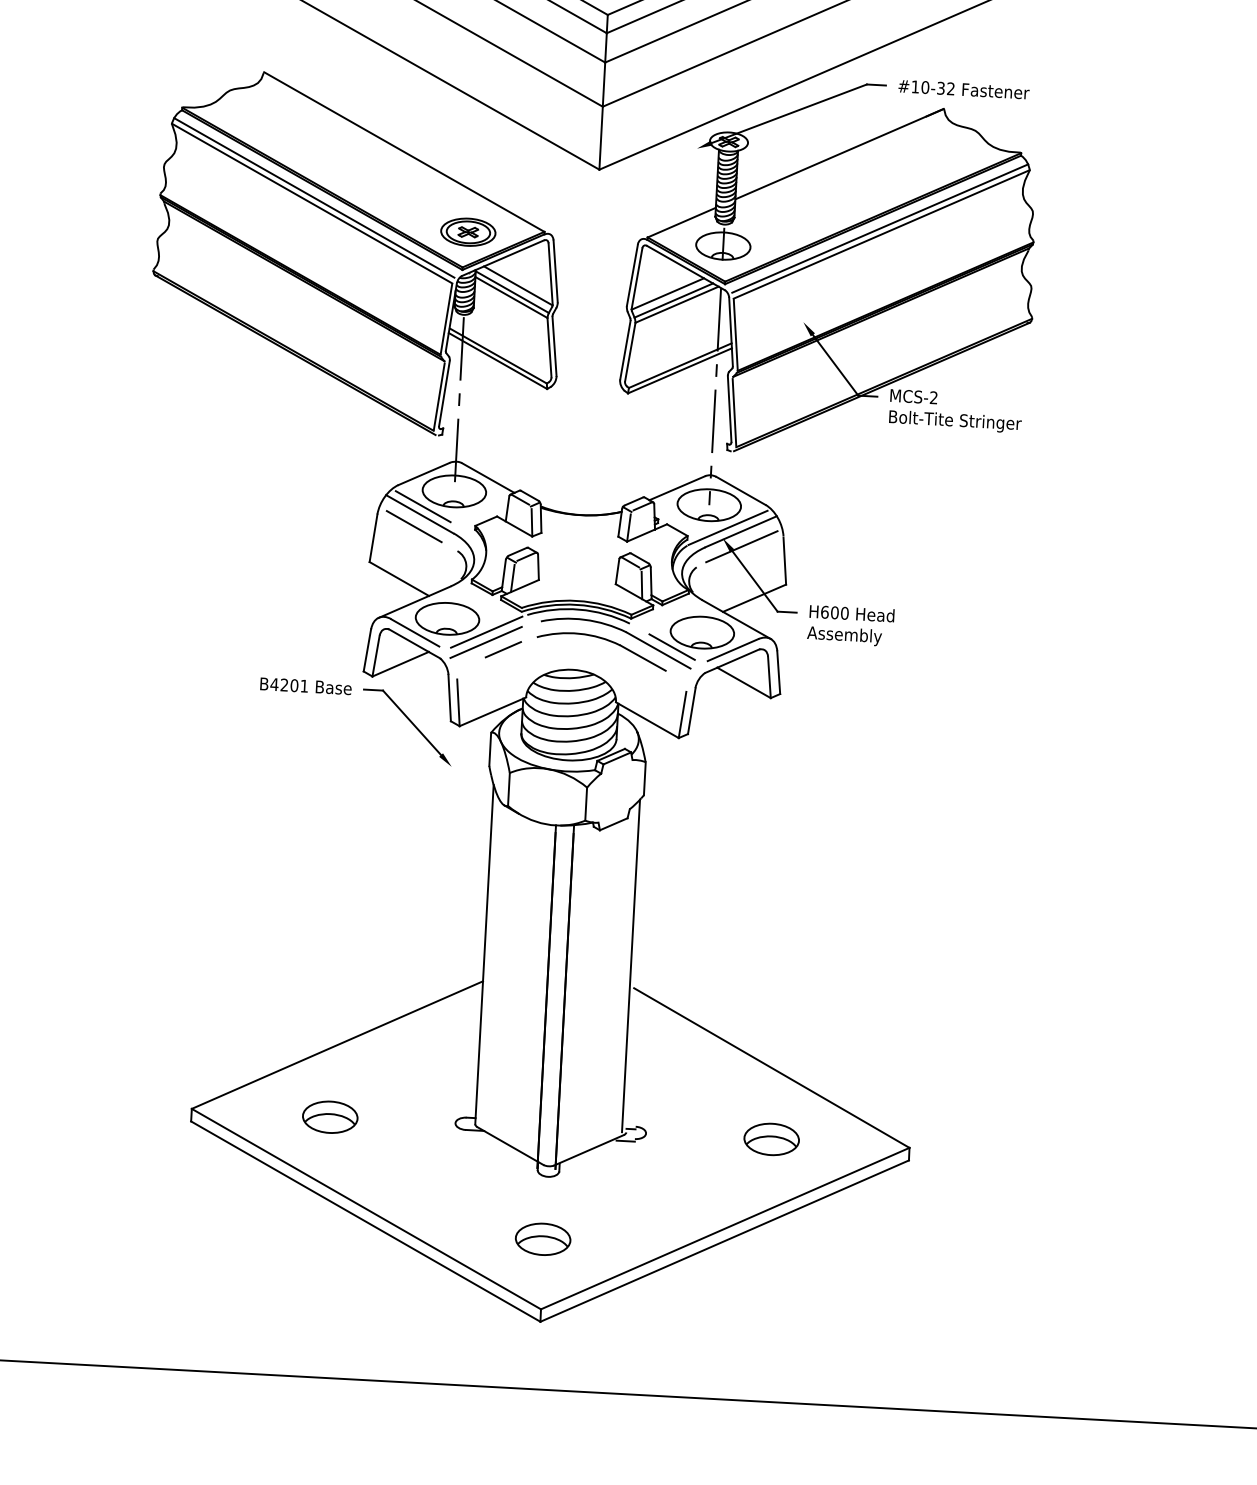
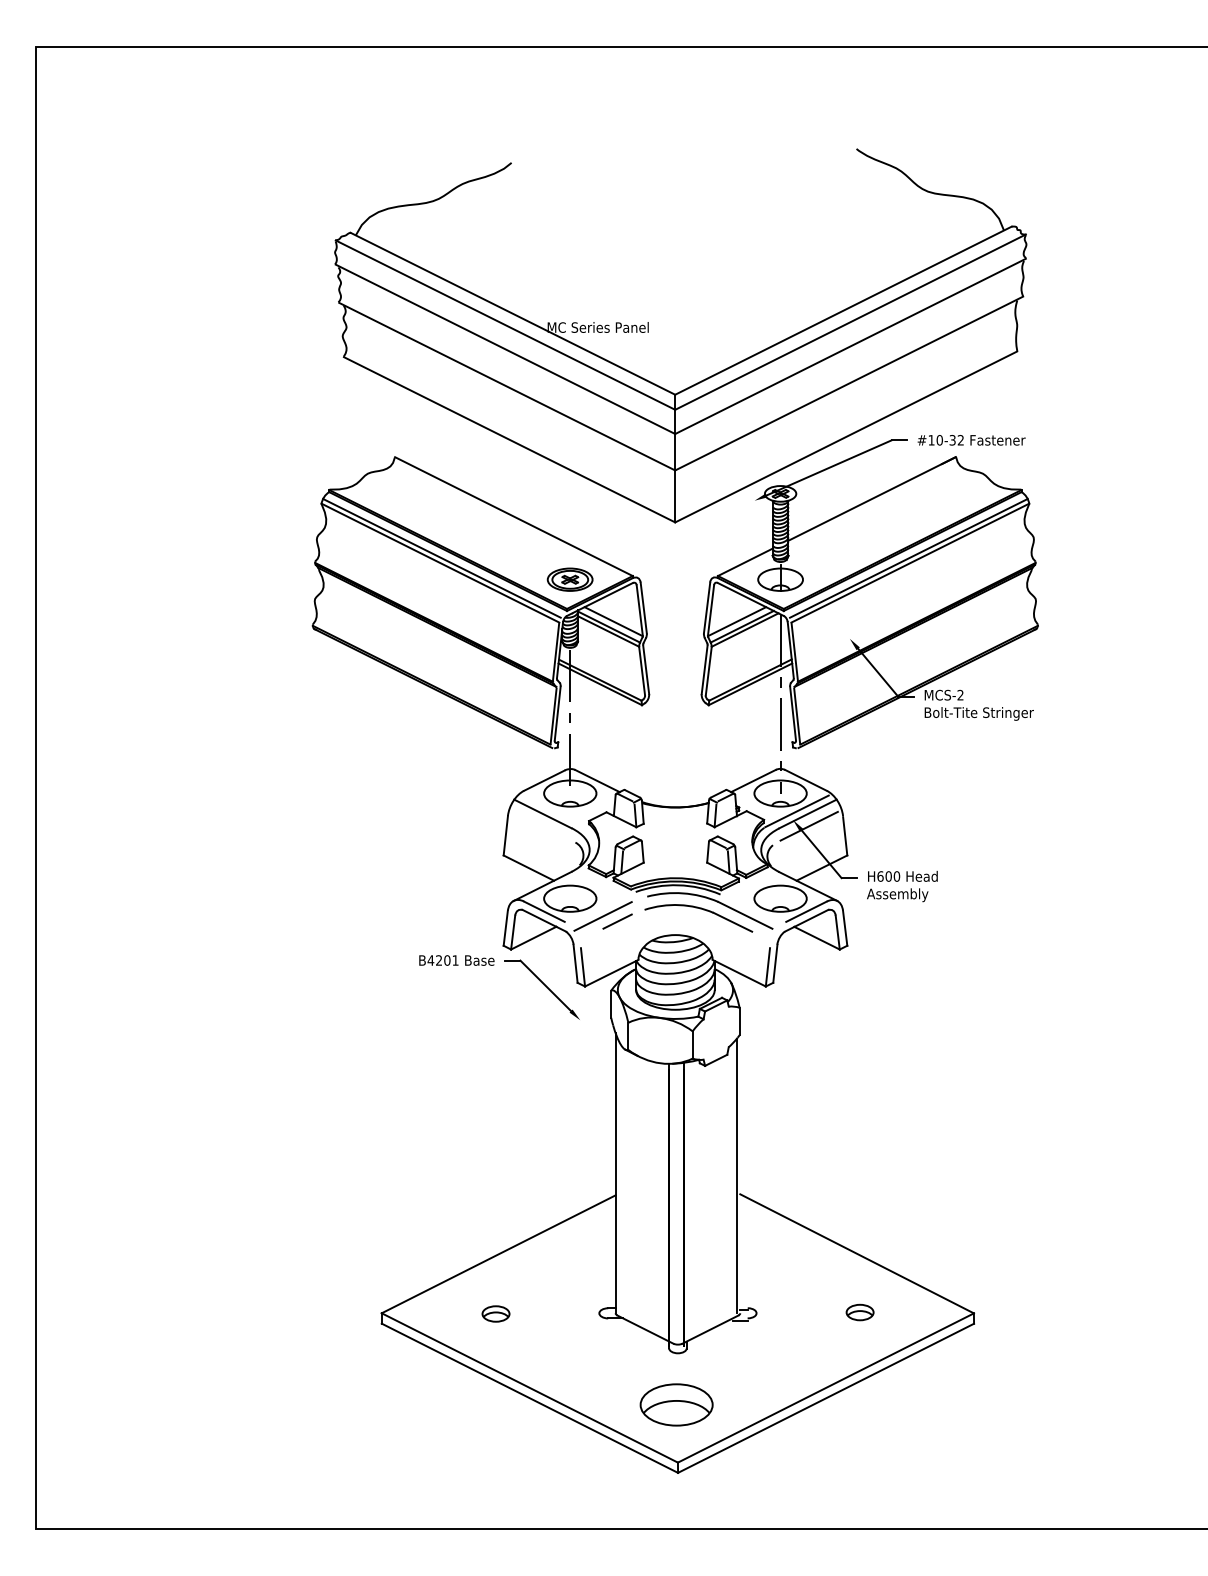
line: (423, 506) -> (545, 807), removed
line: (413, 525) -> (538, 823), removed
line: (485, 631) -> (602, 907), removed
line: (672, 646) -> (756, 911), removed
part: (329, 1116) -> (495, 1313), size x0.6
part: (770, 1139) -> (859, 1312), size x0.6
part: (543, 1238) -> (676, 1404), size x1.6

